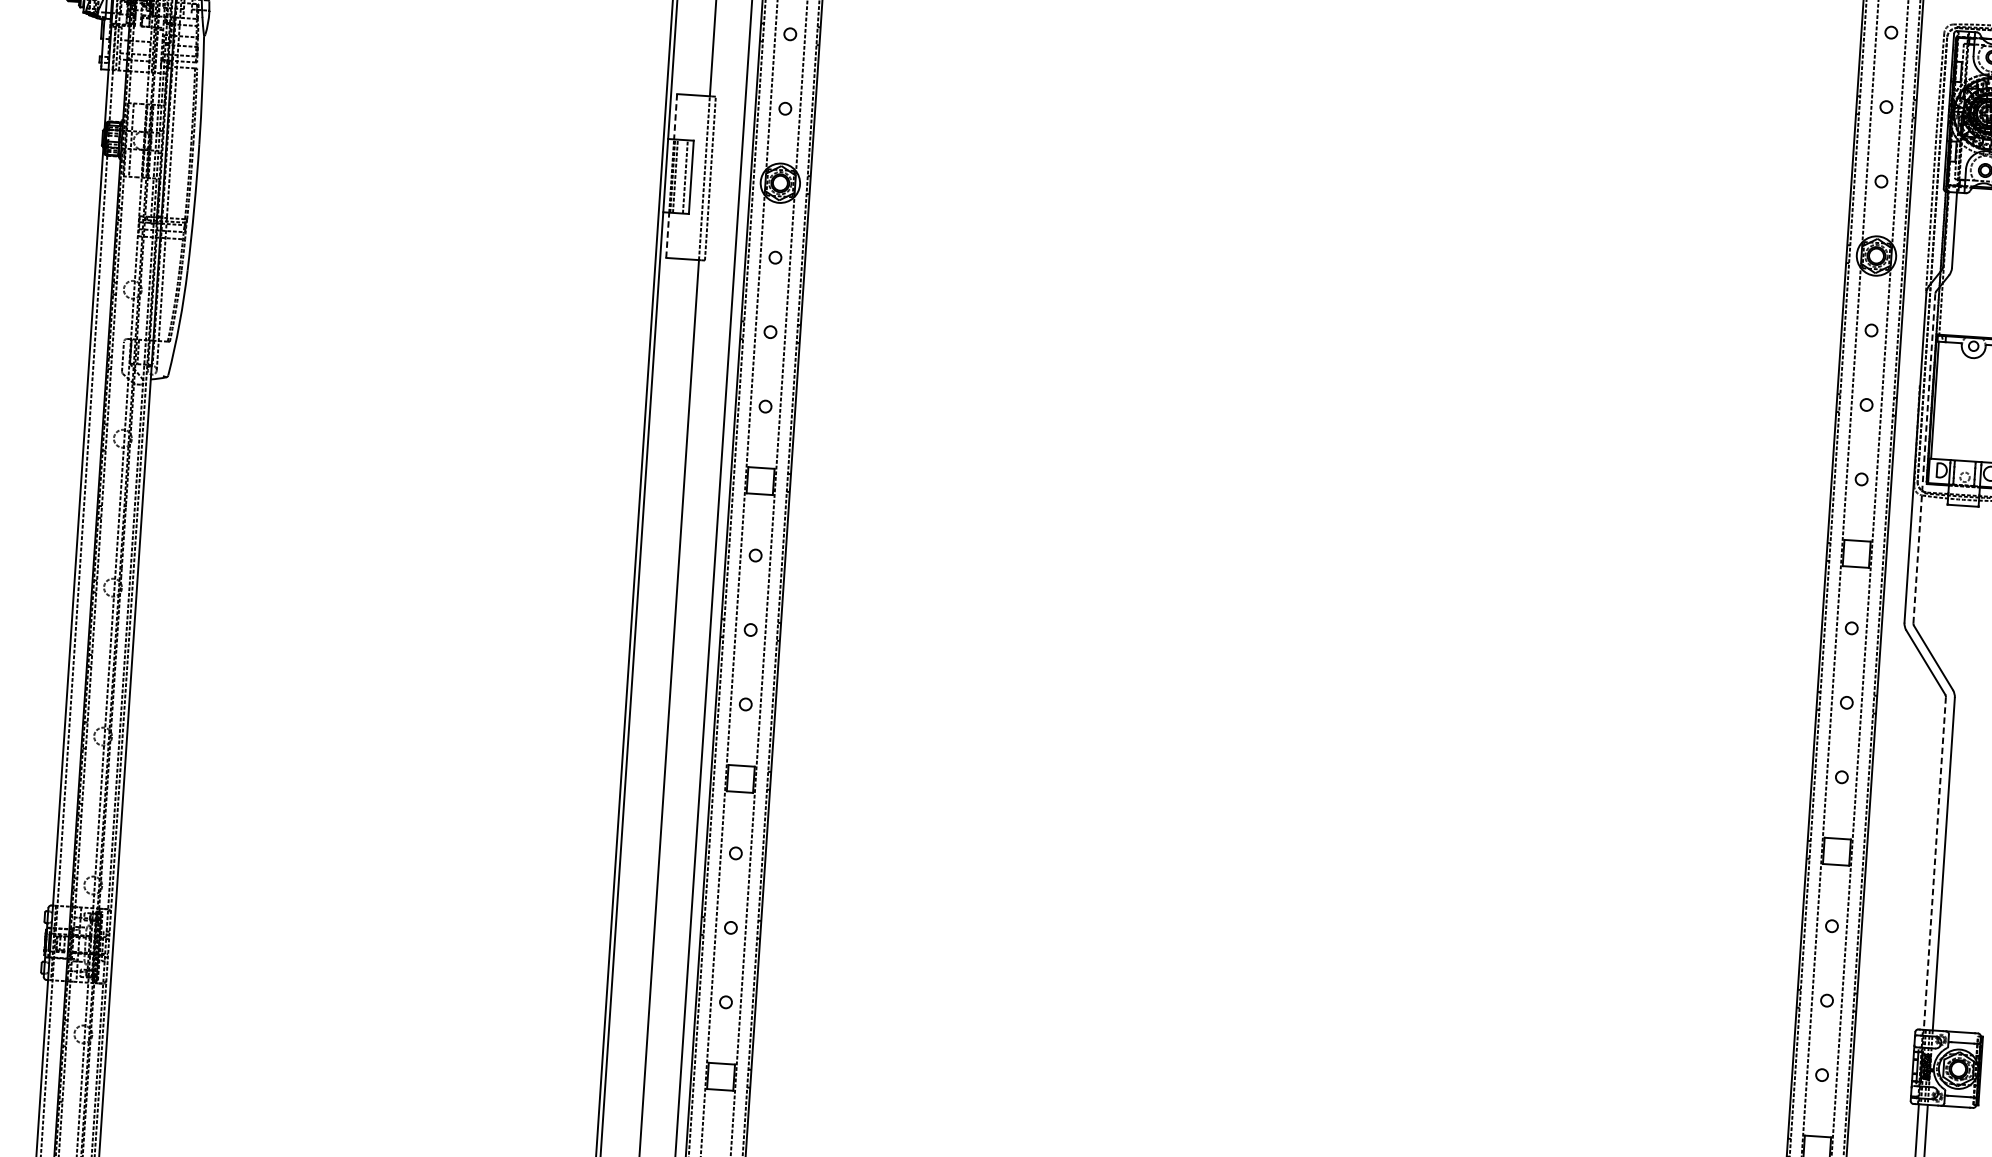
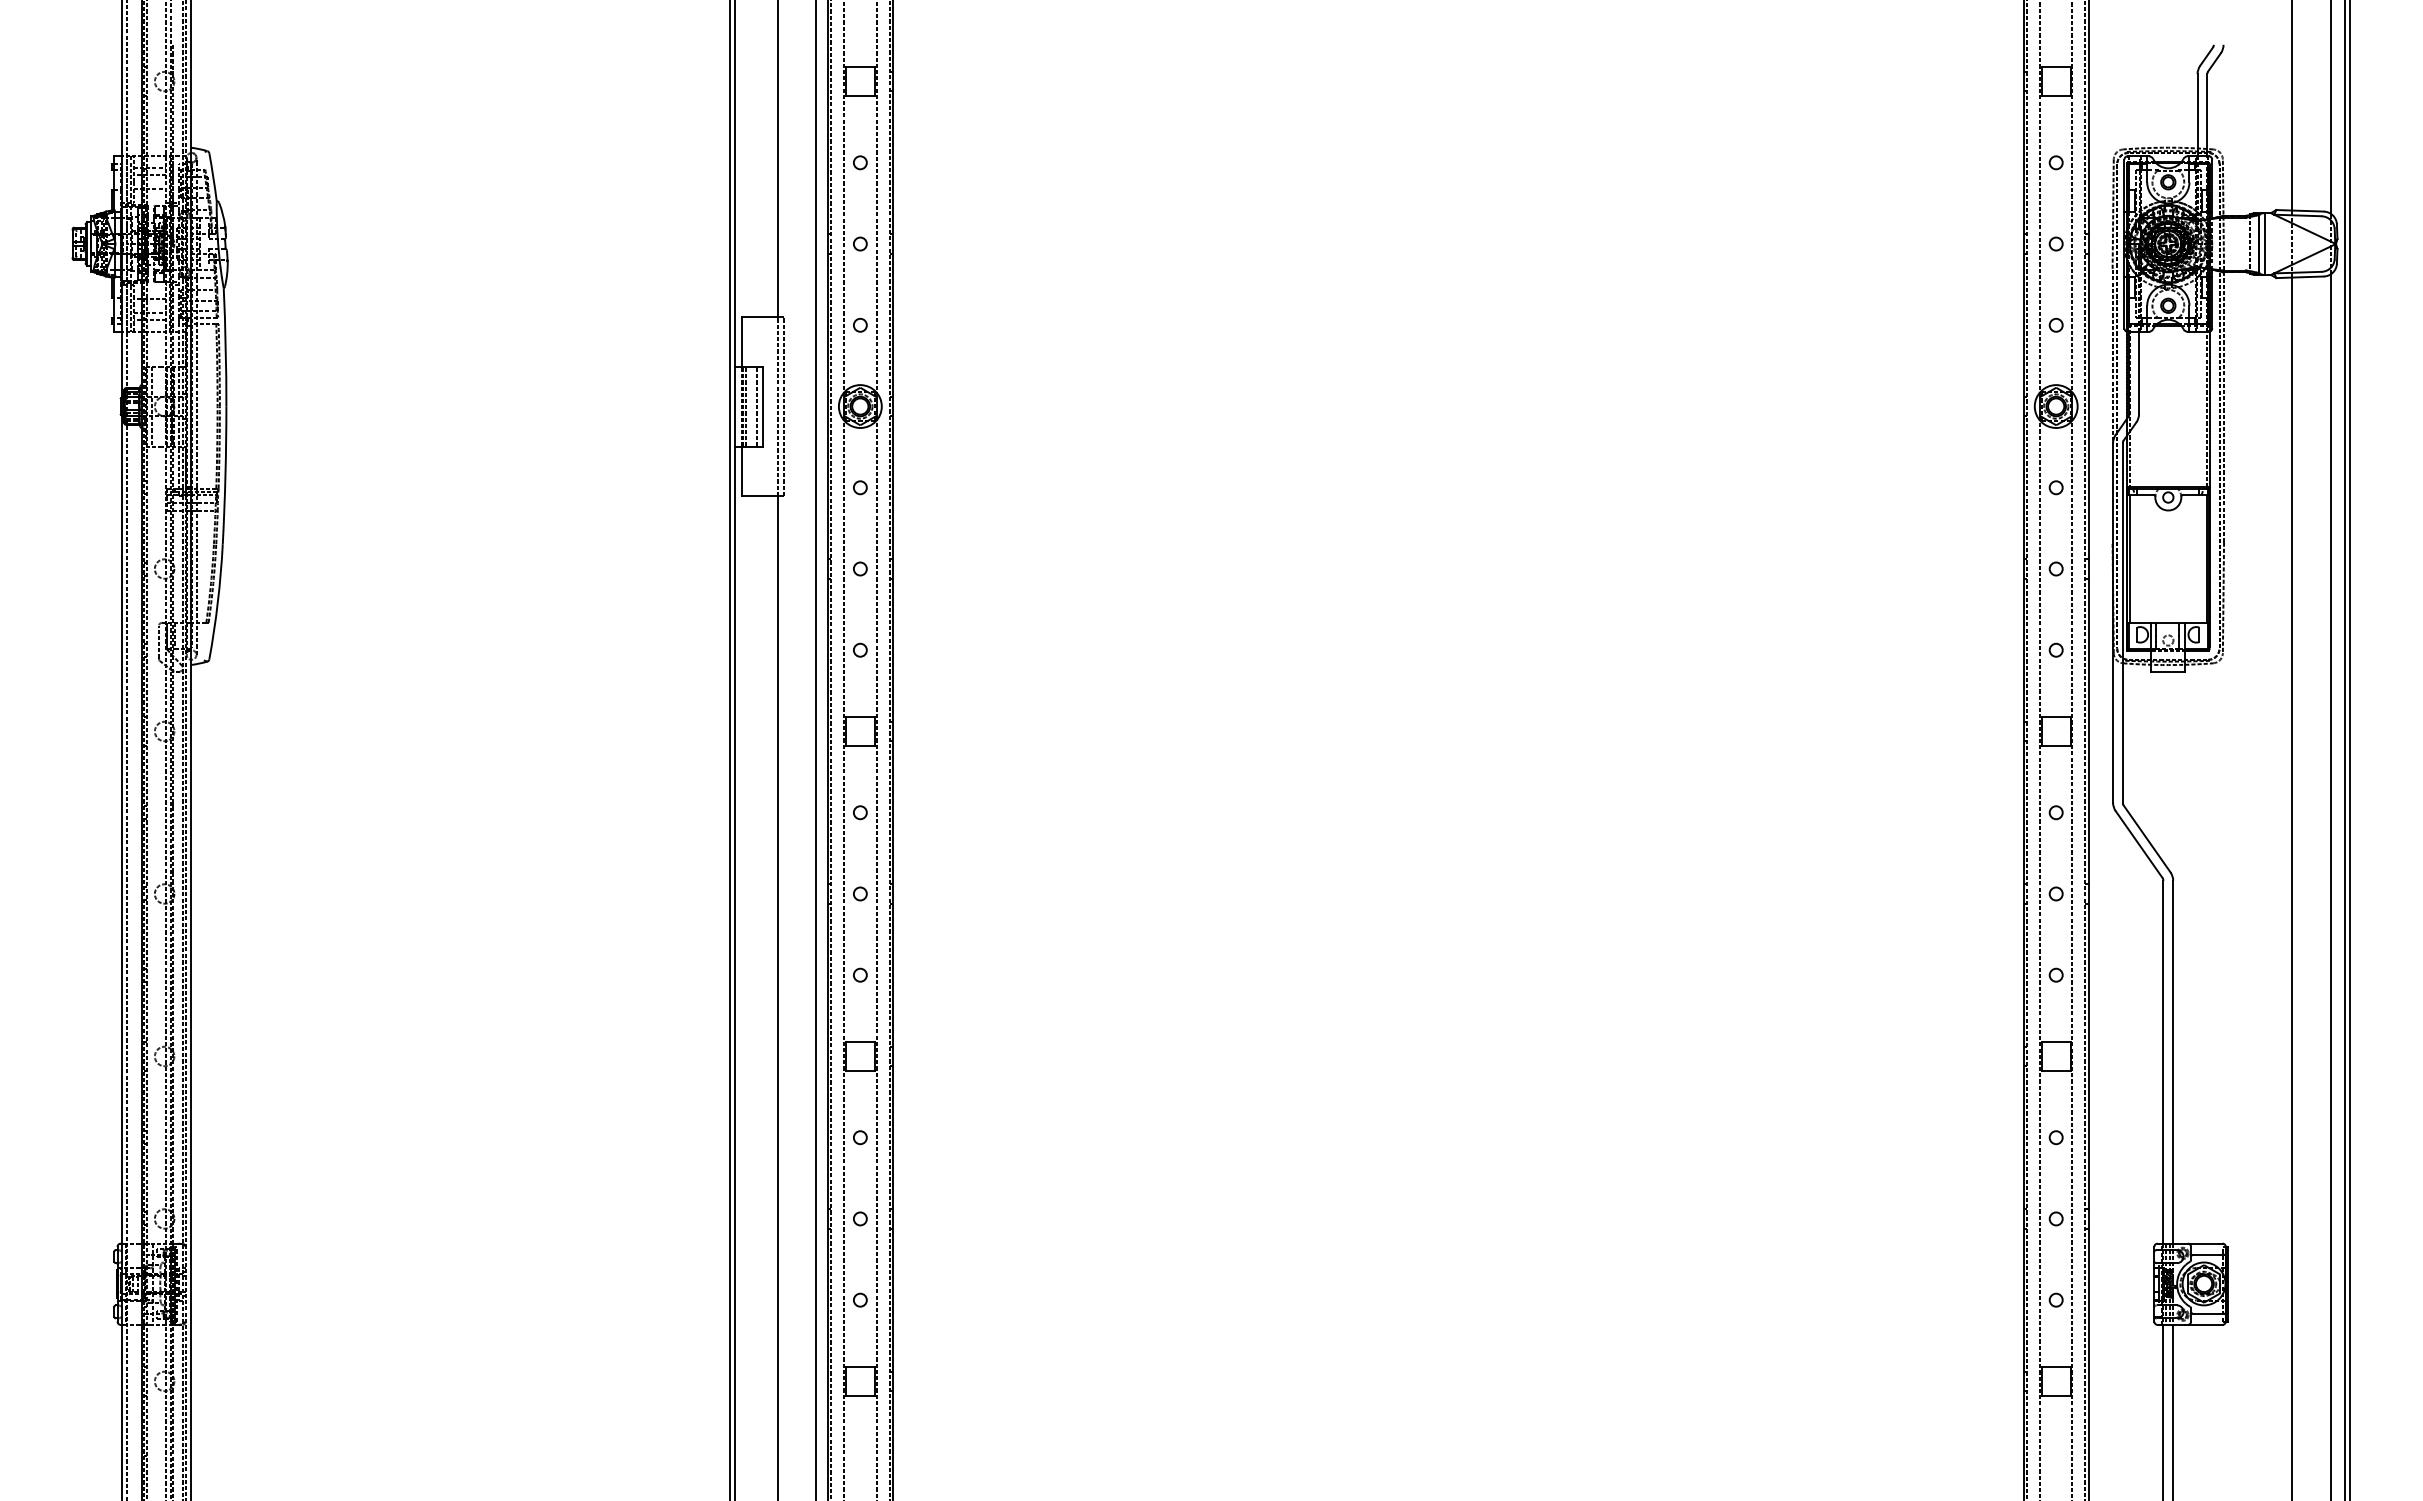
line: (675, 116) -> (741, 341), dashed -> solid
line: (667, 235) -> (741, 471), dashed -> solid
line: (1924, 458) -> (2122, 623), dashed -> solid
line: (1934, 863) -> (2163, 1062), dashed -> solid

